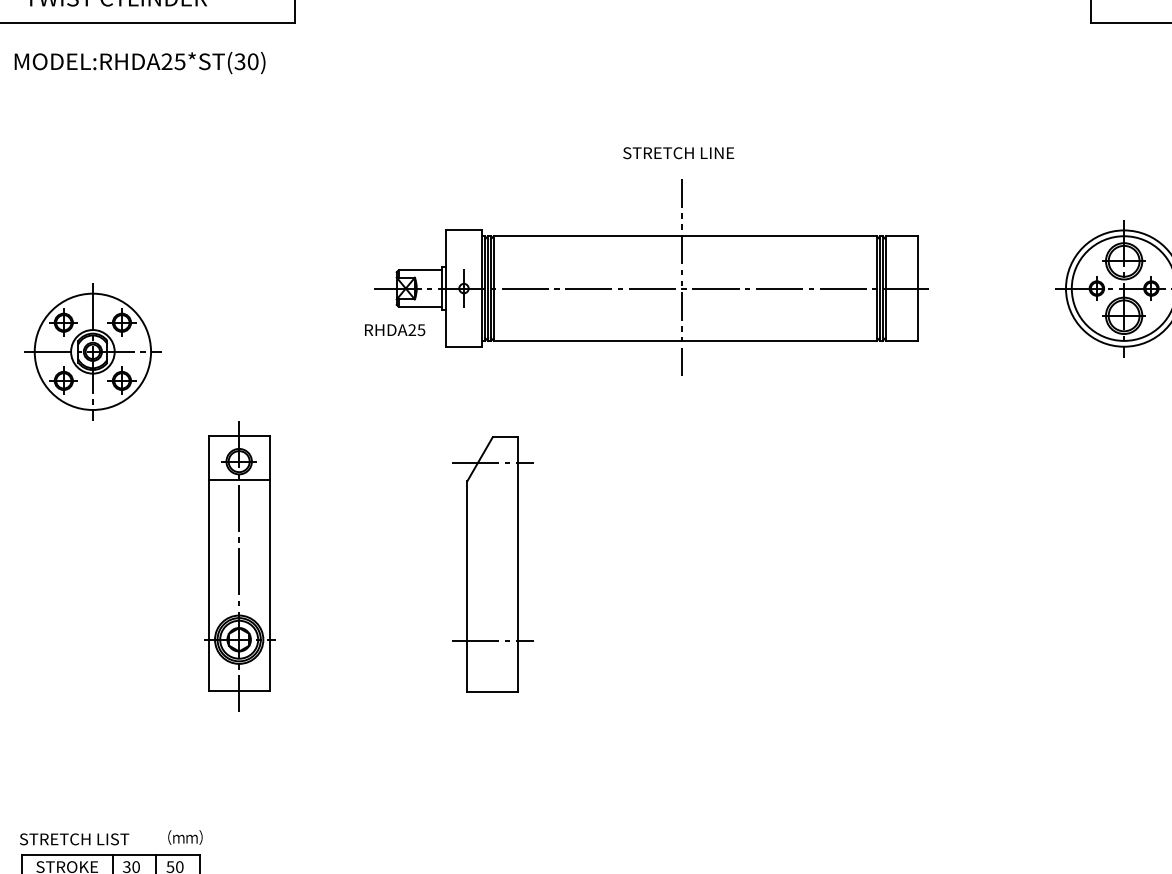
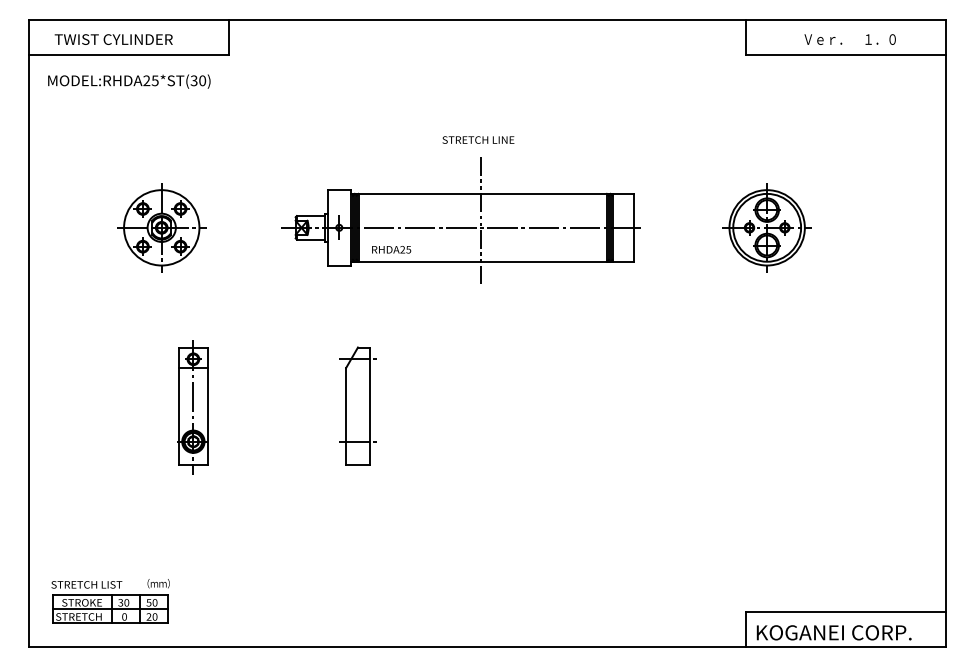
text: (394, 329) -> (391, 249), moved
part: (92, 351) -> (161, 227), moved
part: (492, 562) -> (357, 405), size x0.71
part: (237, 565) -> (192, 407), size x0.71

